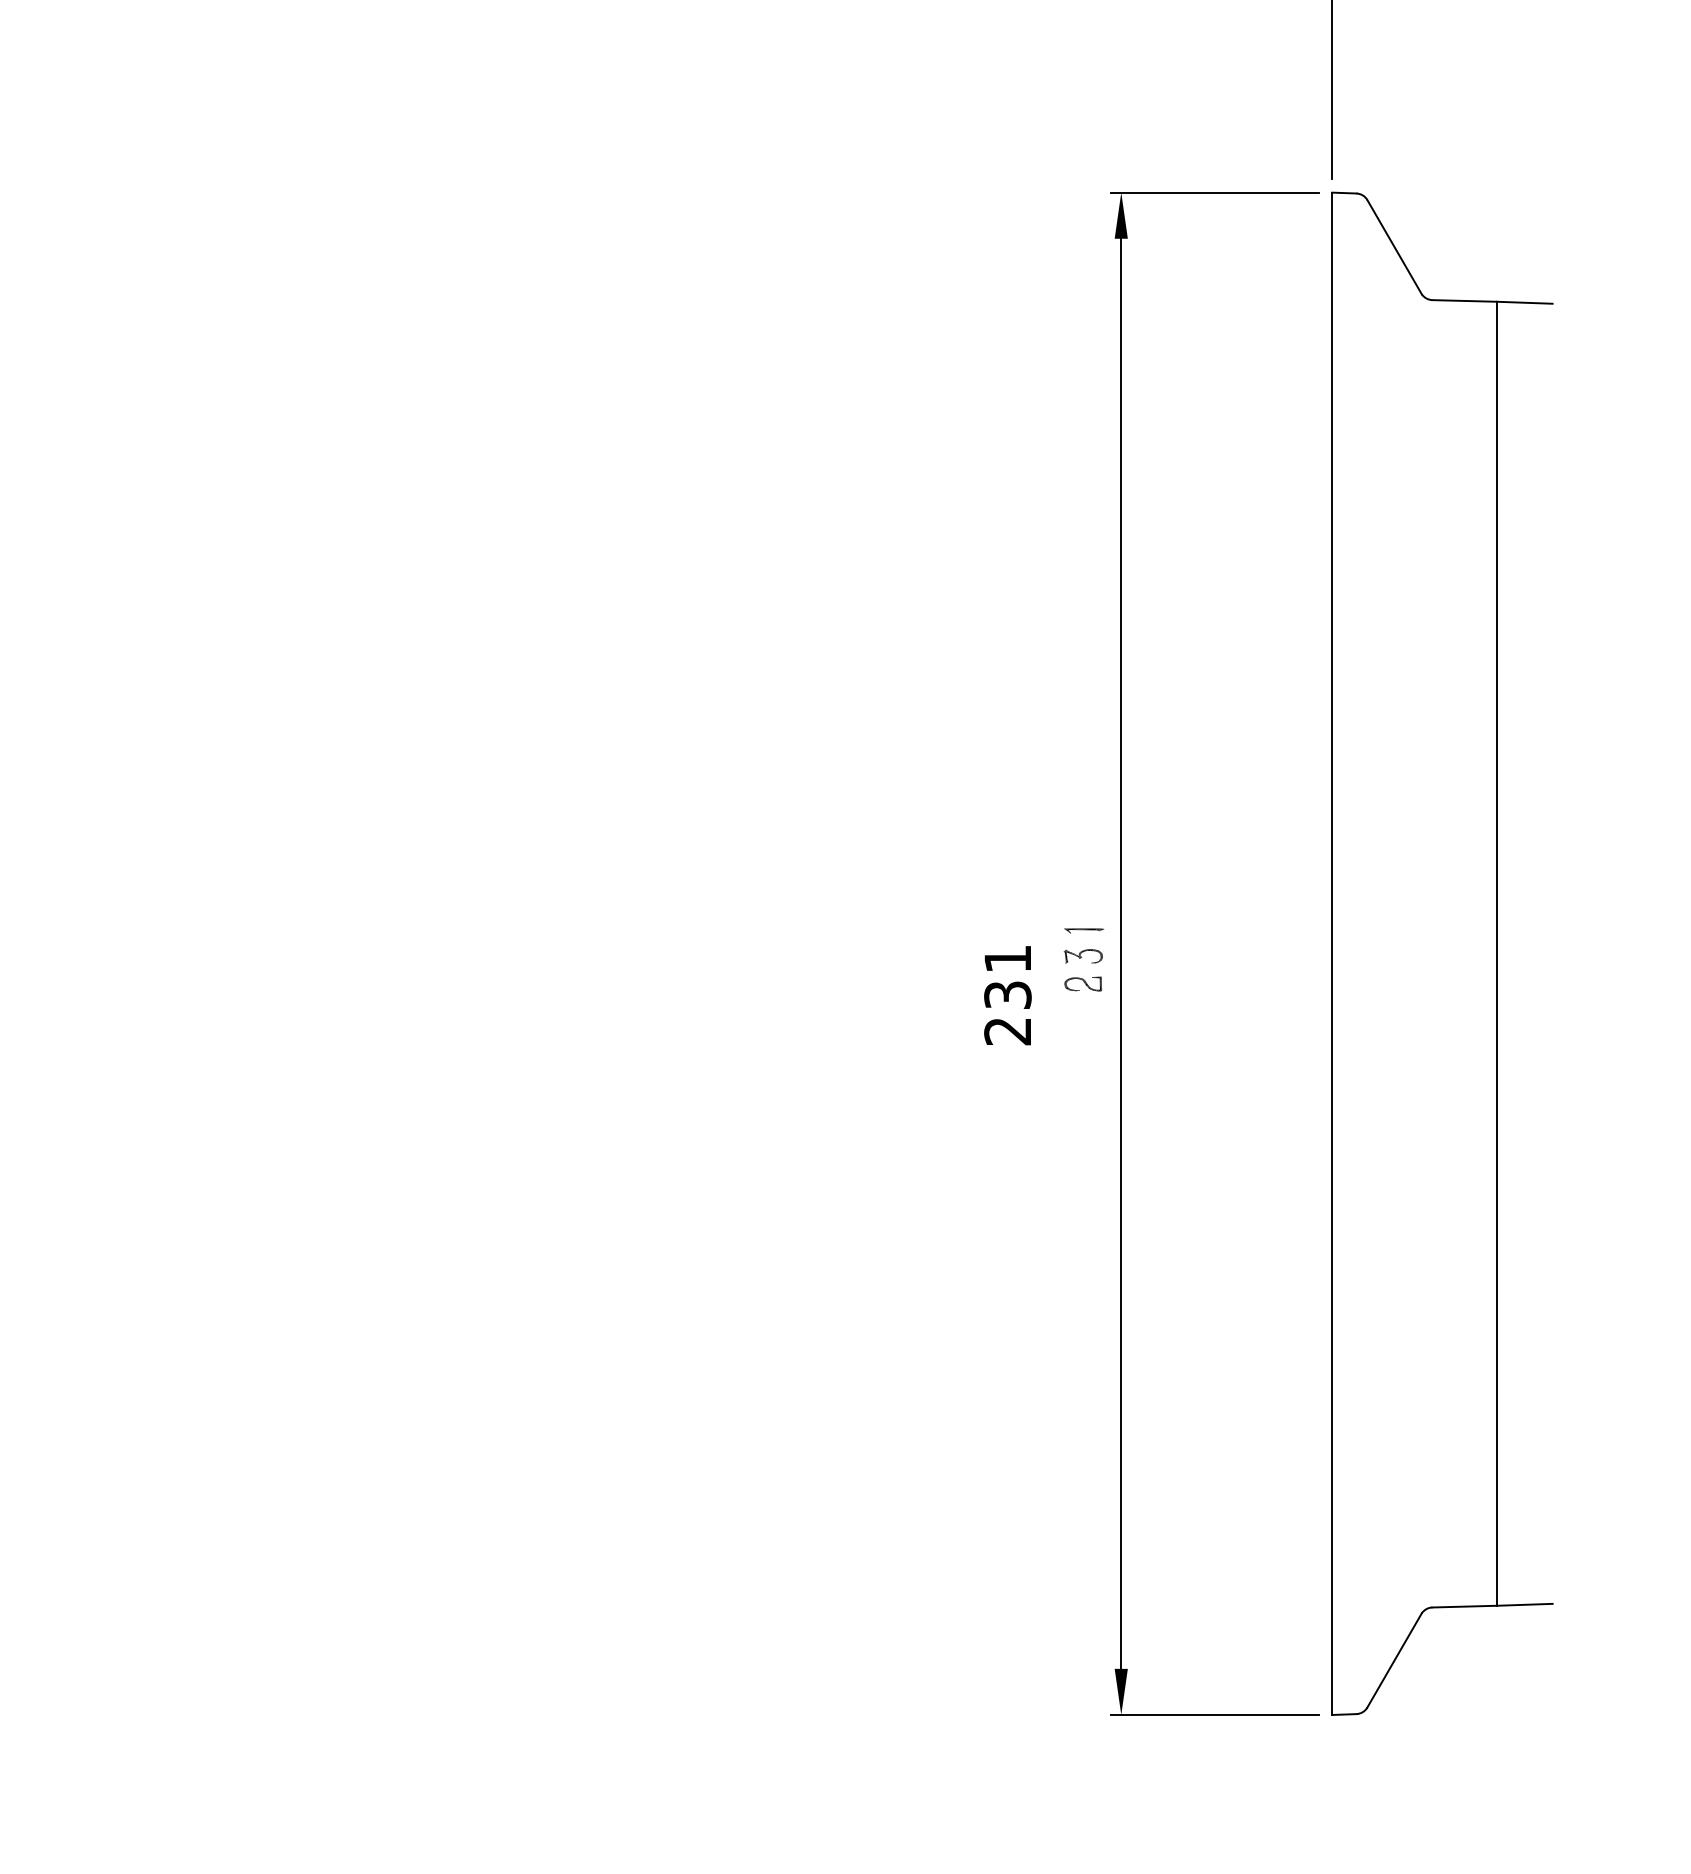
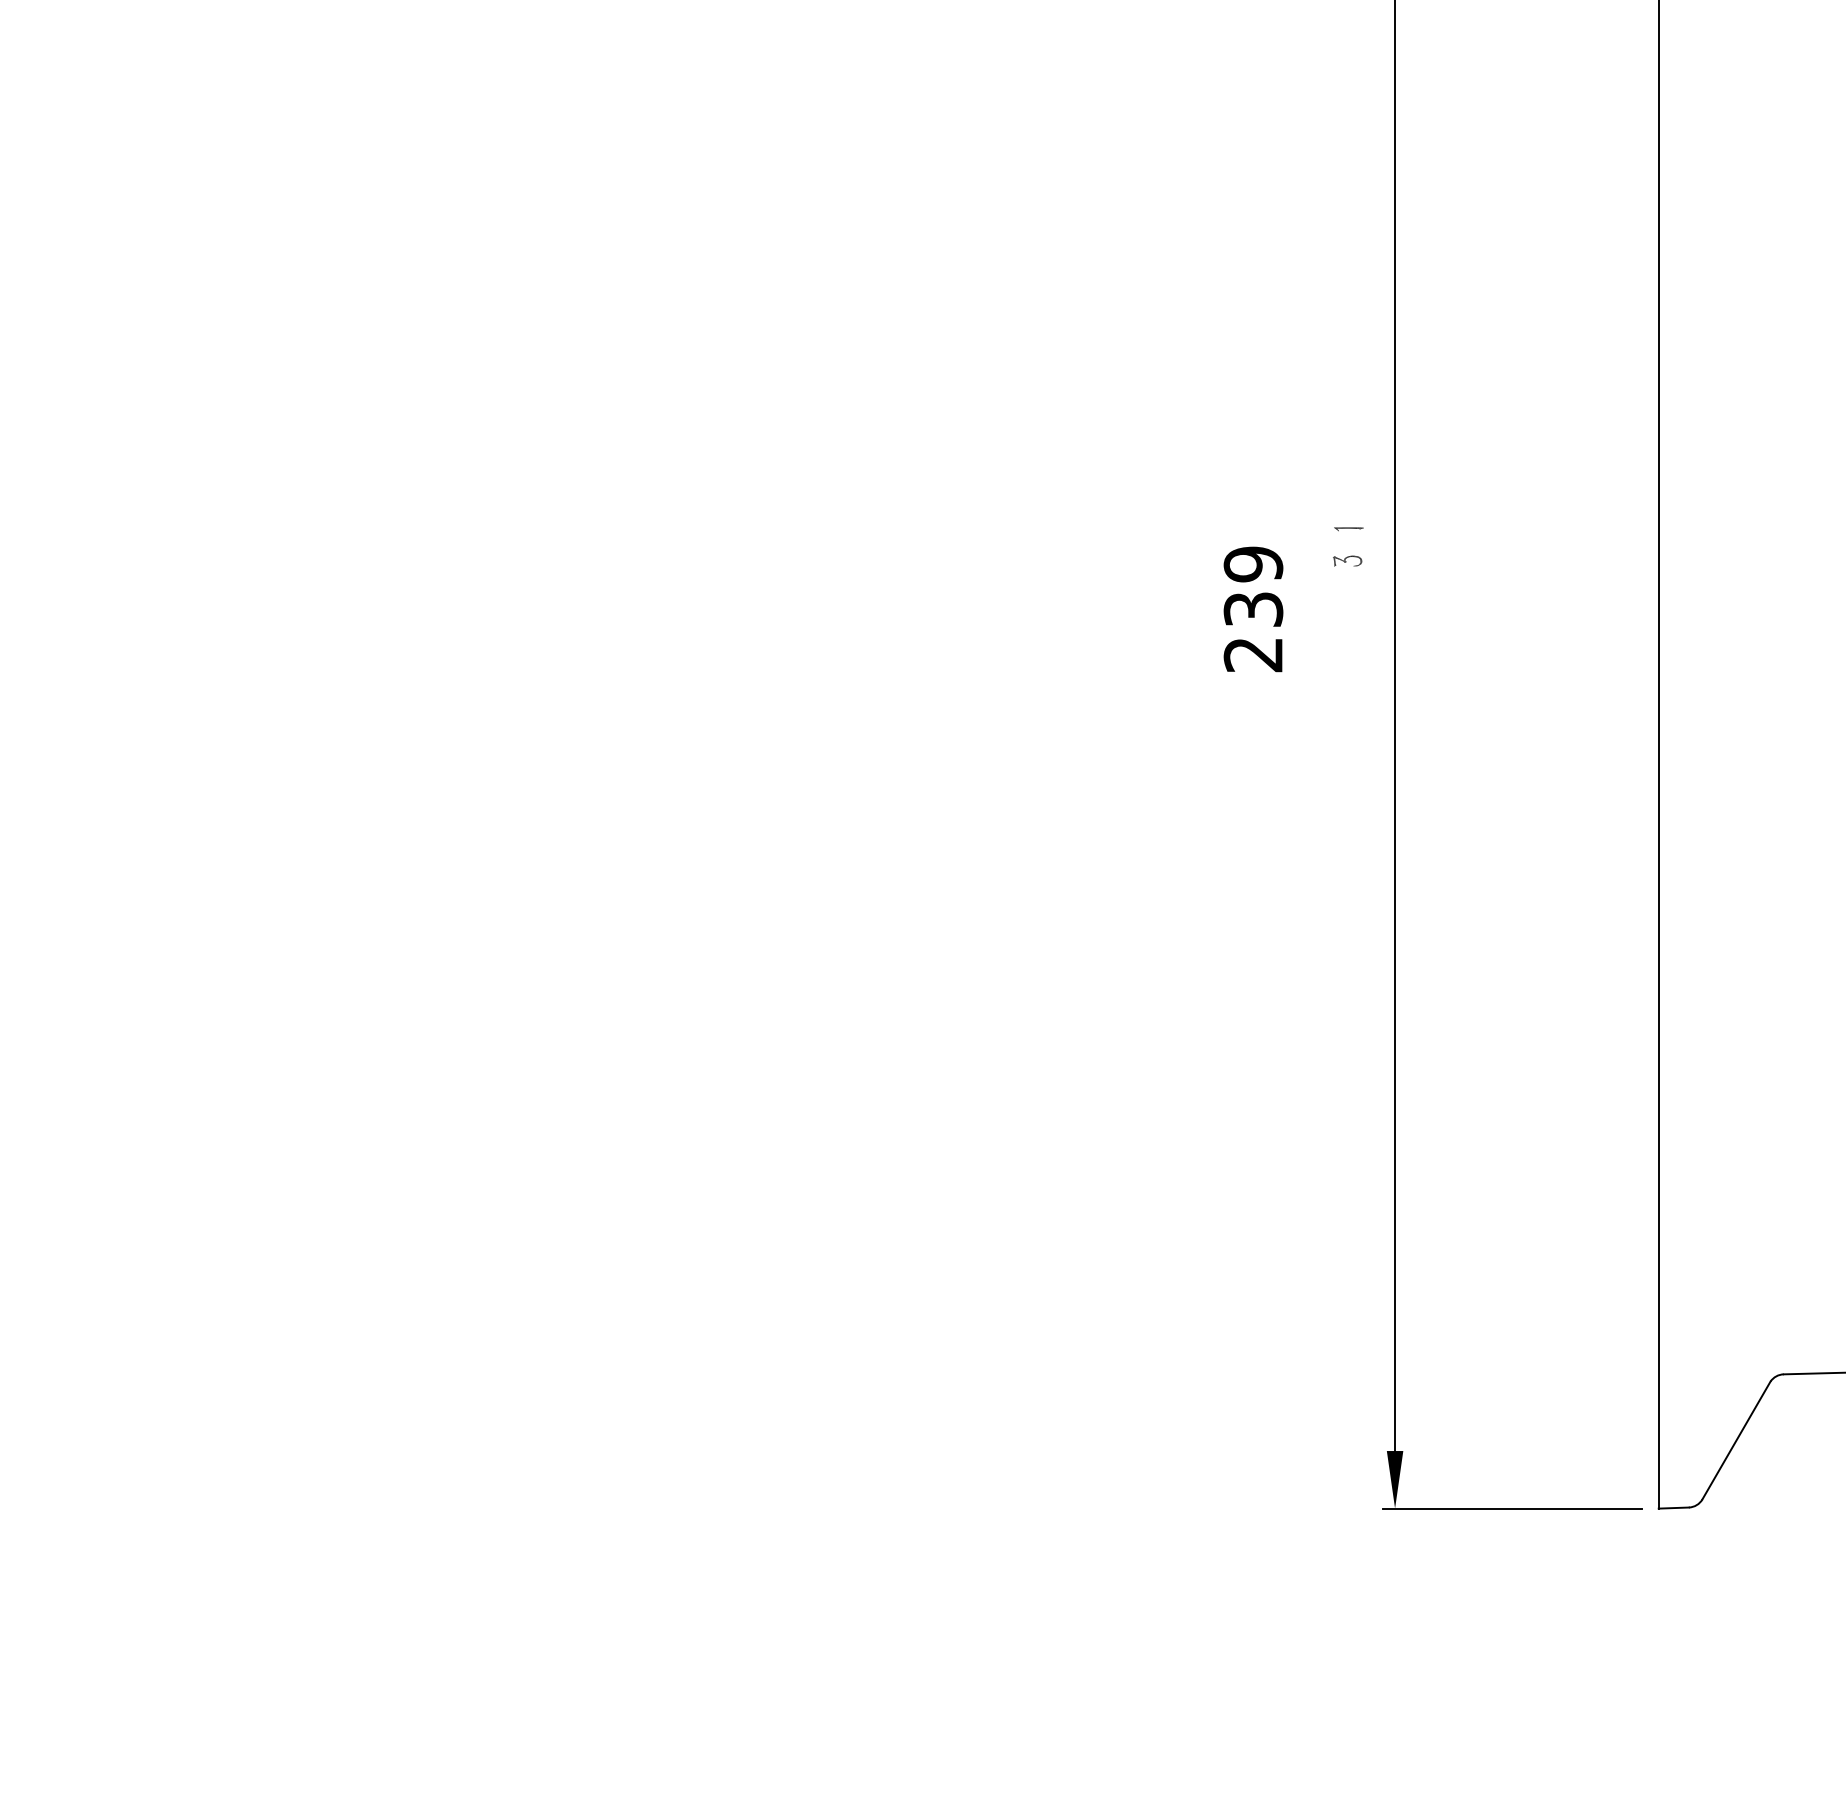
part: (1084, 930) -> (1349, 528), size x0.6
part: (1082, 956) -> (1346, 561), size x0.6
text: (1007, 959) -> (1252, 564), 231 -> 239
part: (1082, 983) -> (1346, 594), removed

